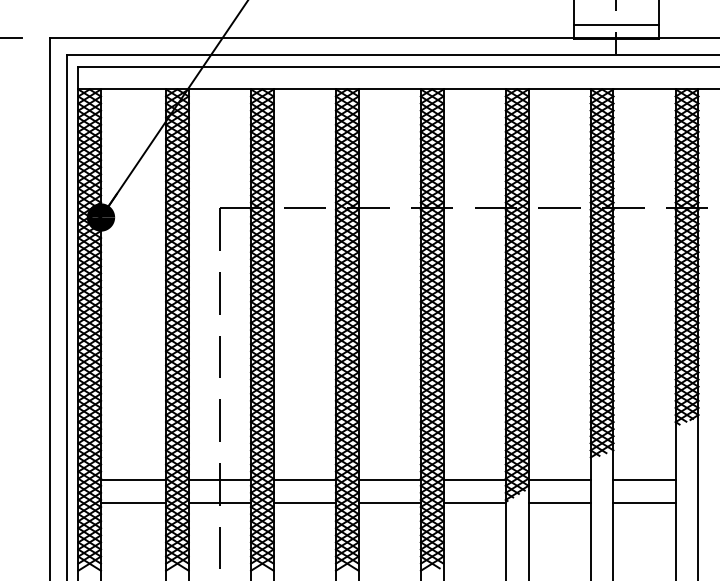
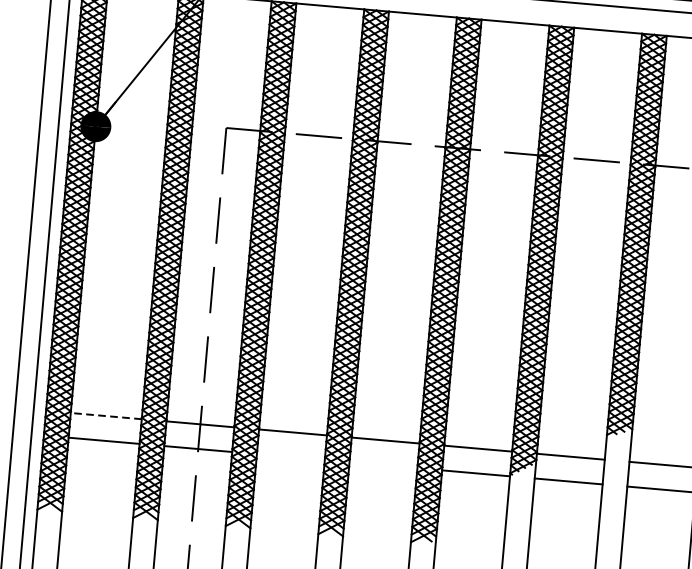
line: (133, 480) -> (106, 416), solid -> dashed
line: (304, 502) -> (290, 456), removed
line: (389, 502) -> (383, 464), removed

